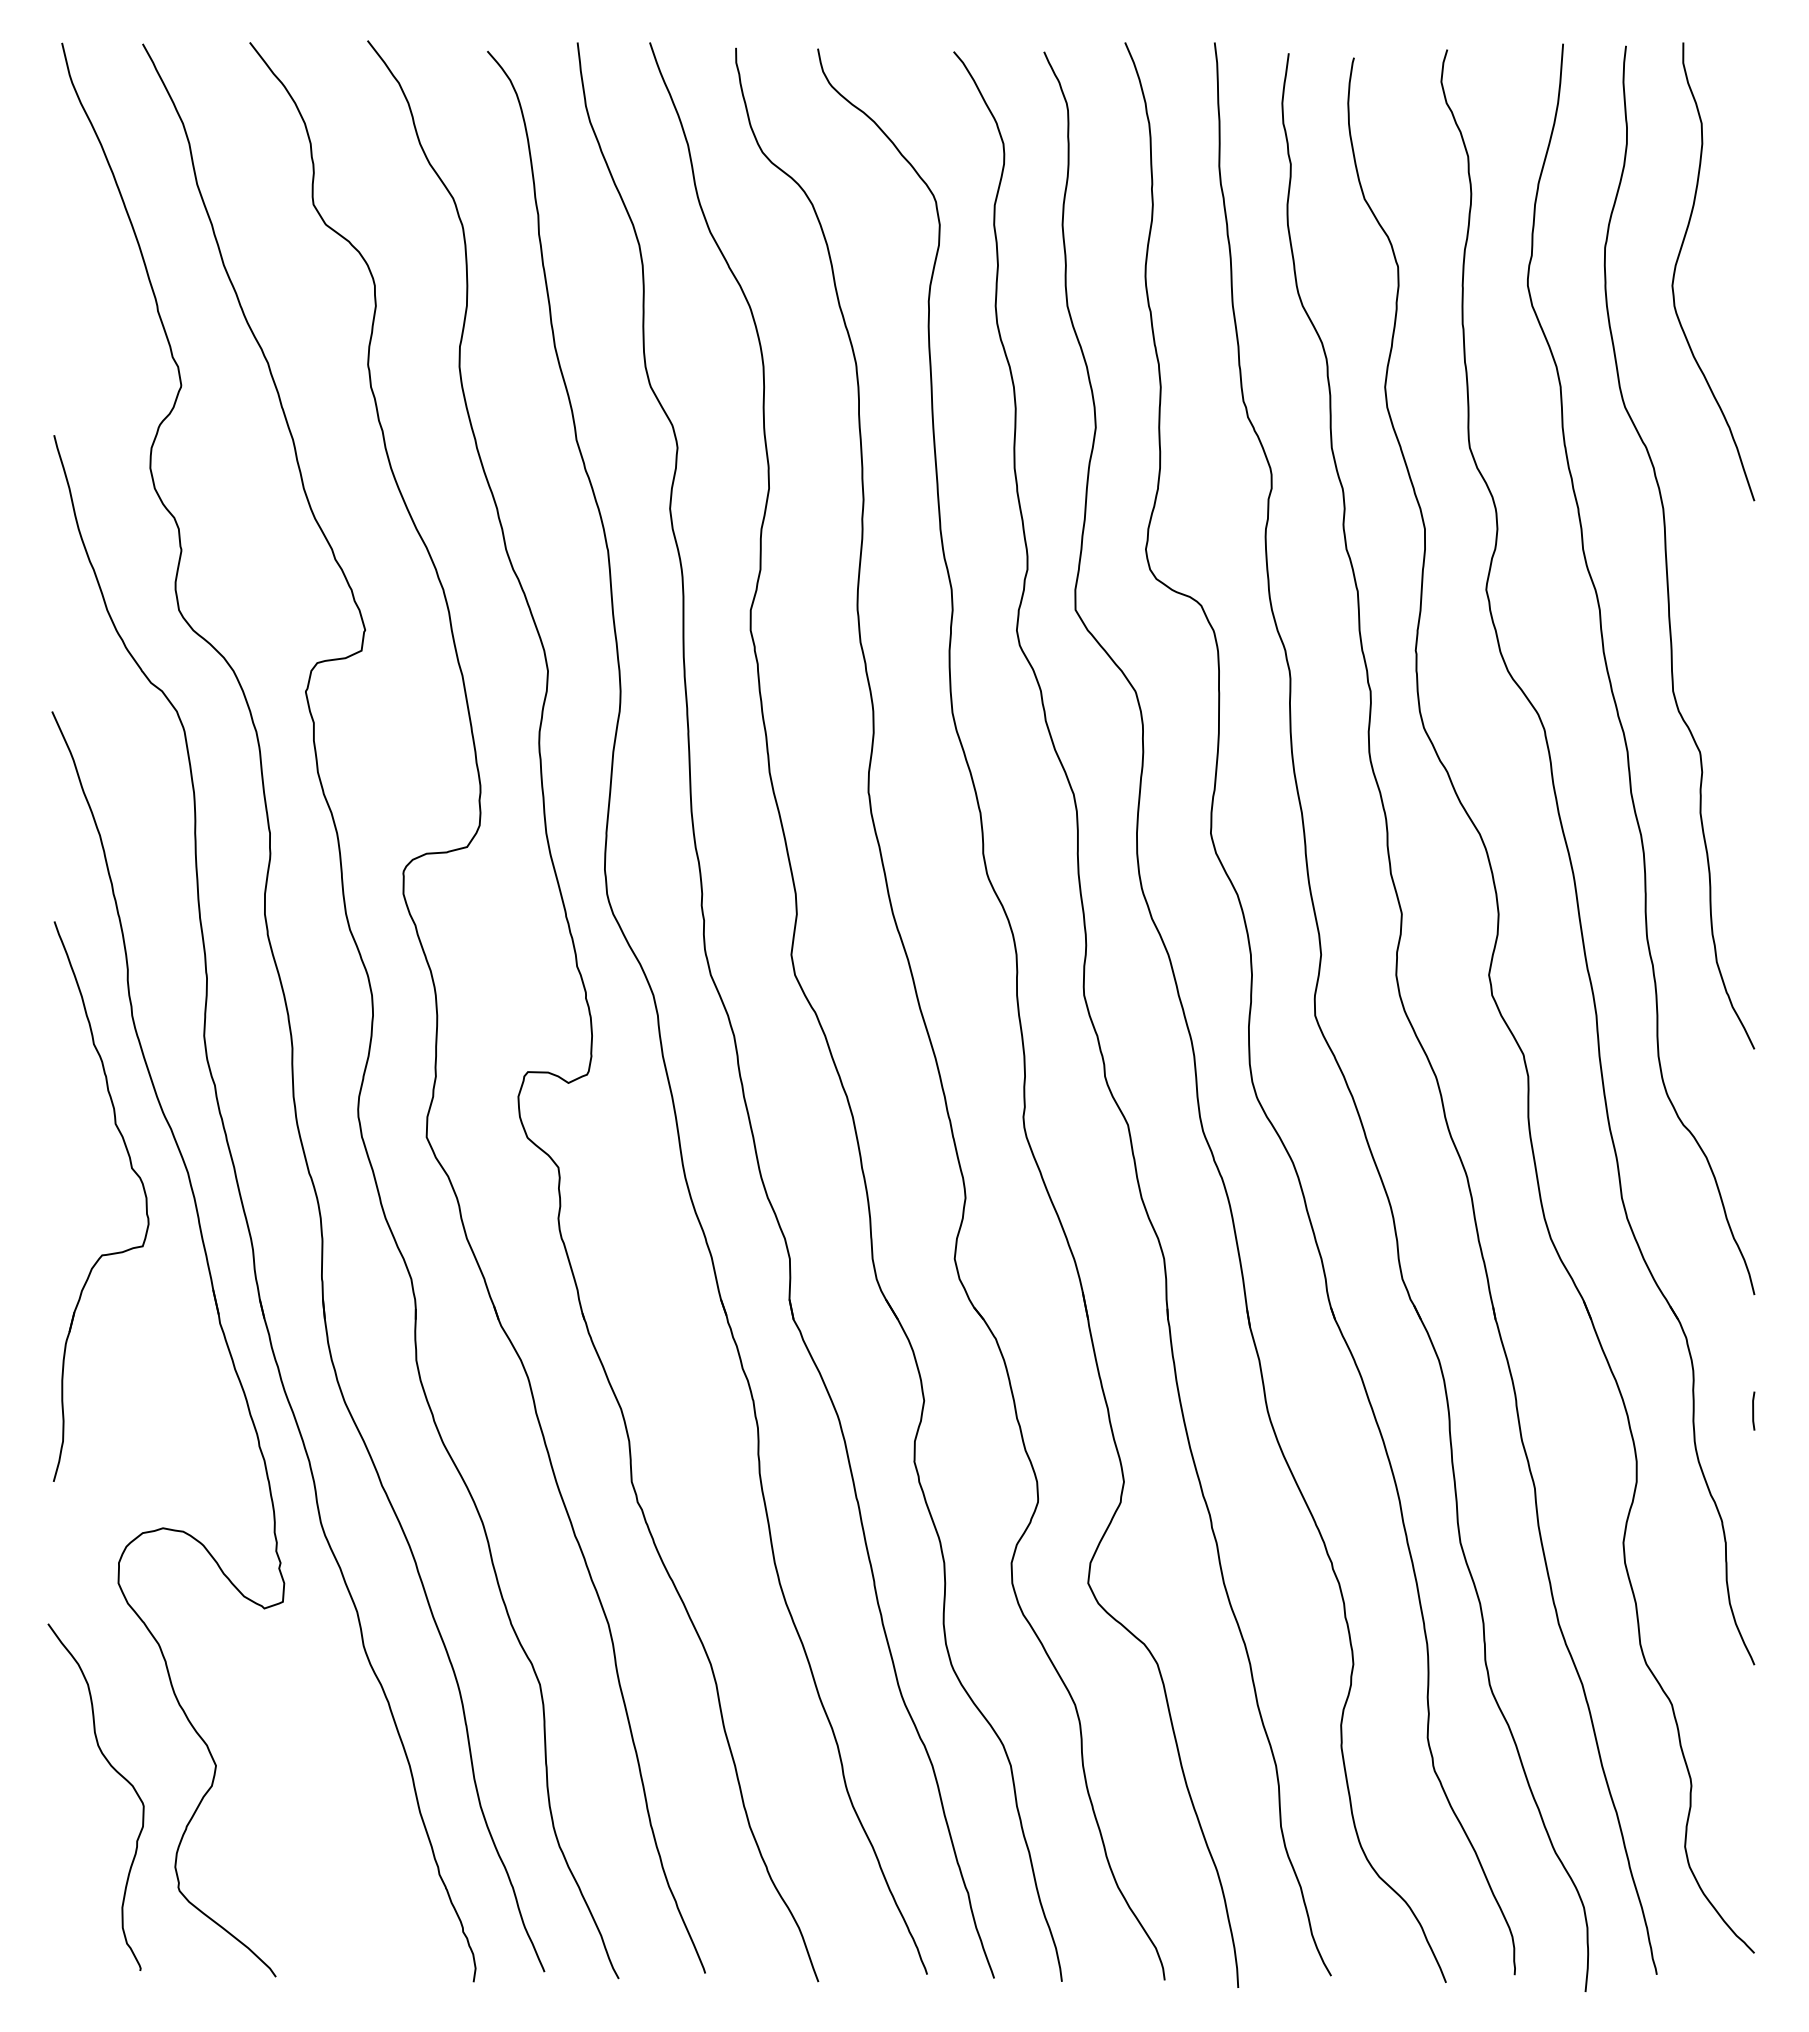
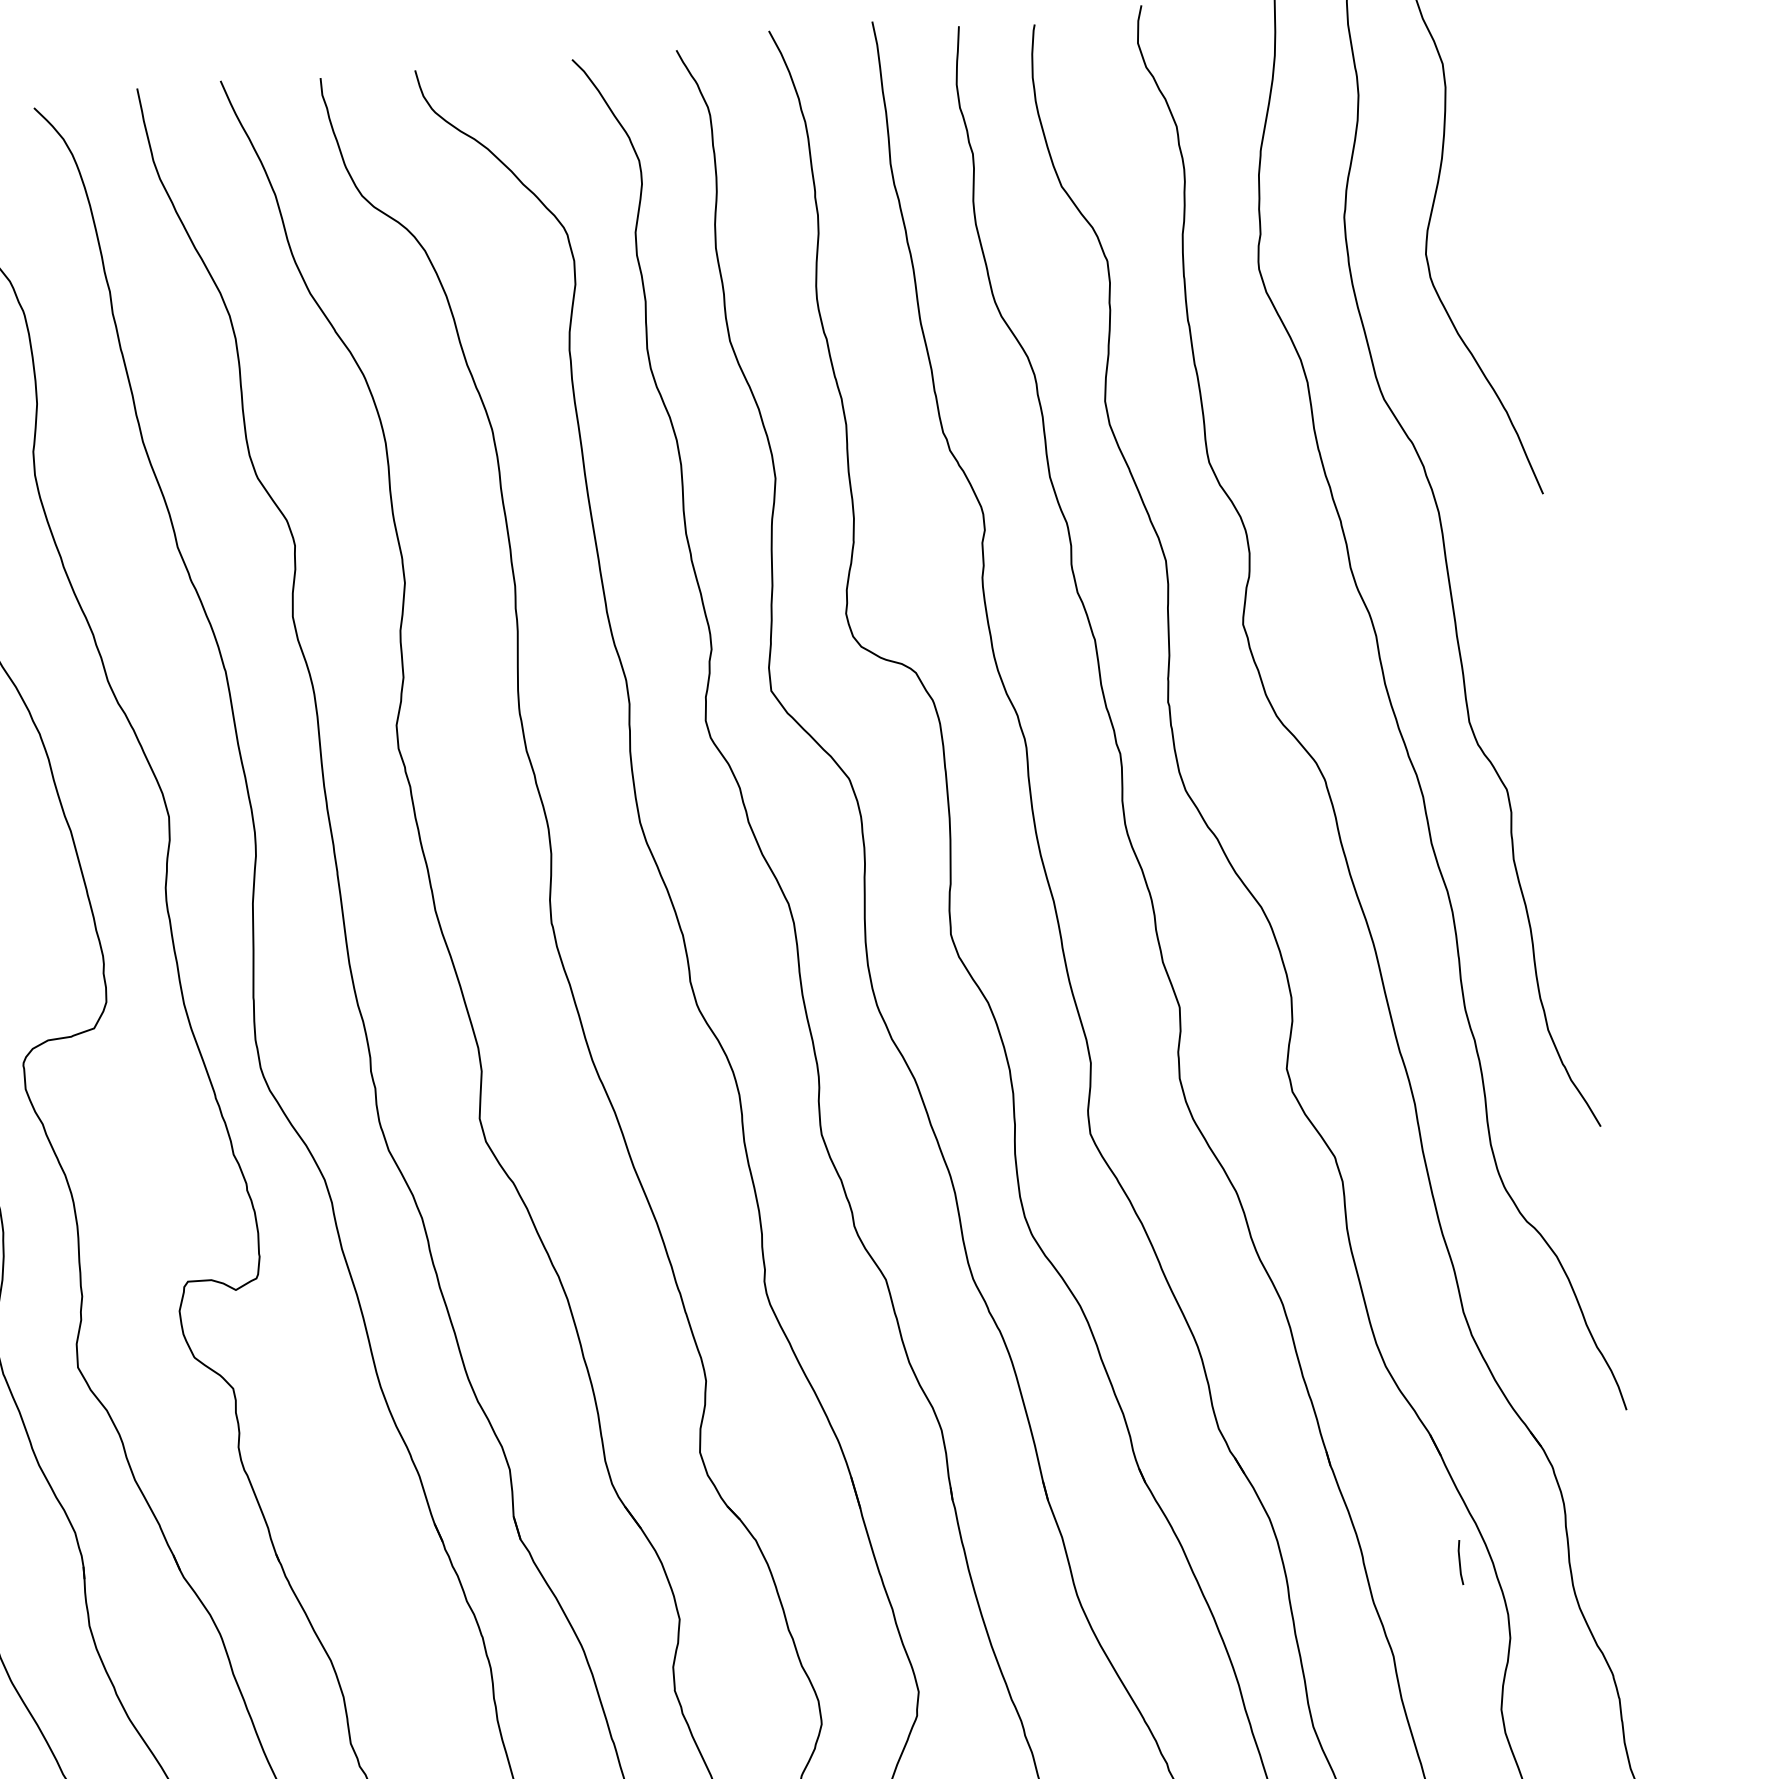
line: (1753, 1410) -> (1460, 1561), moved

